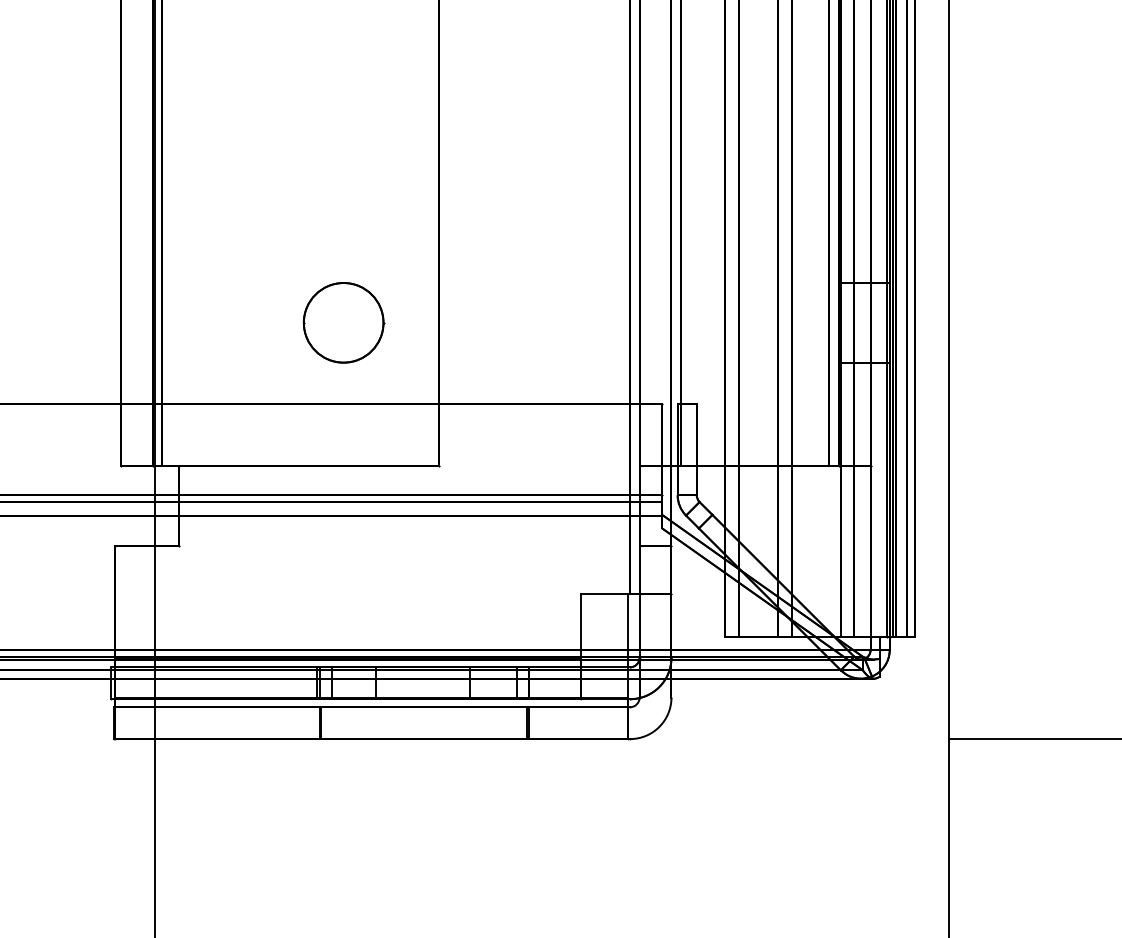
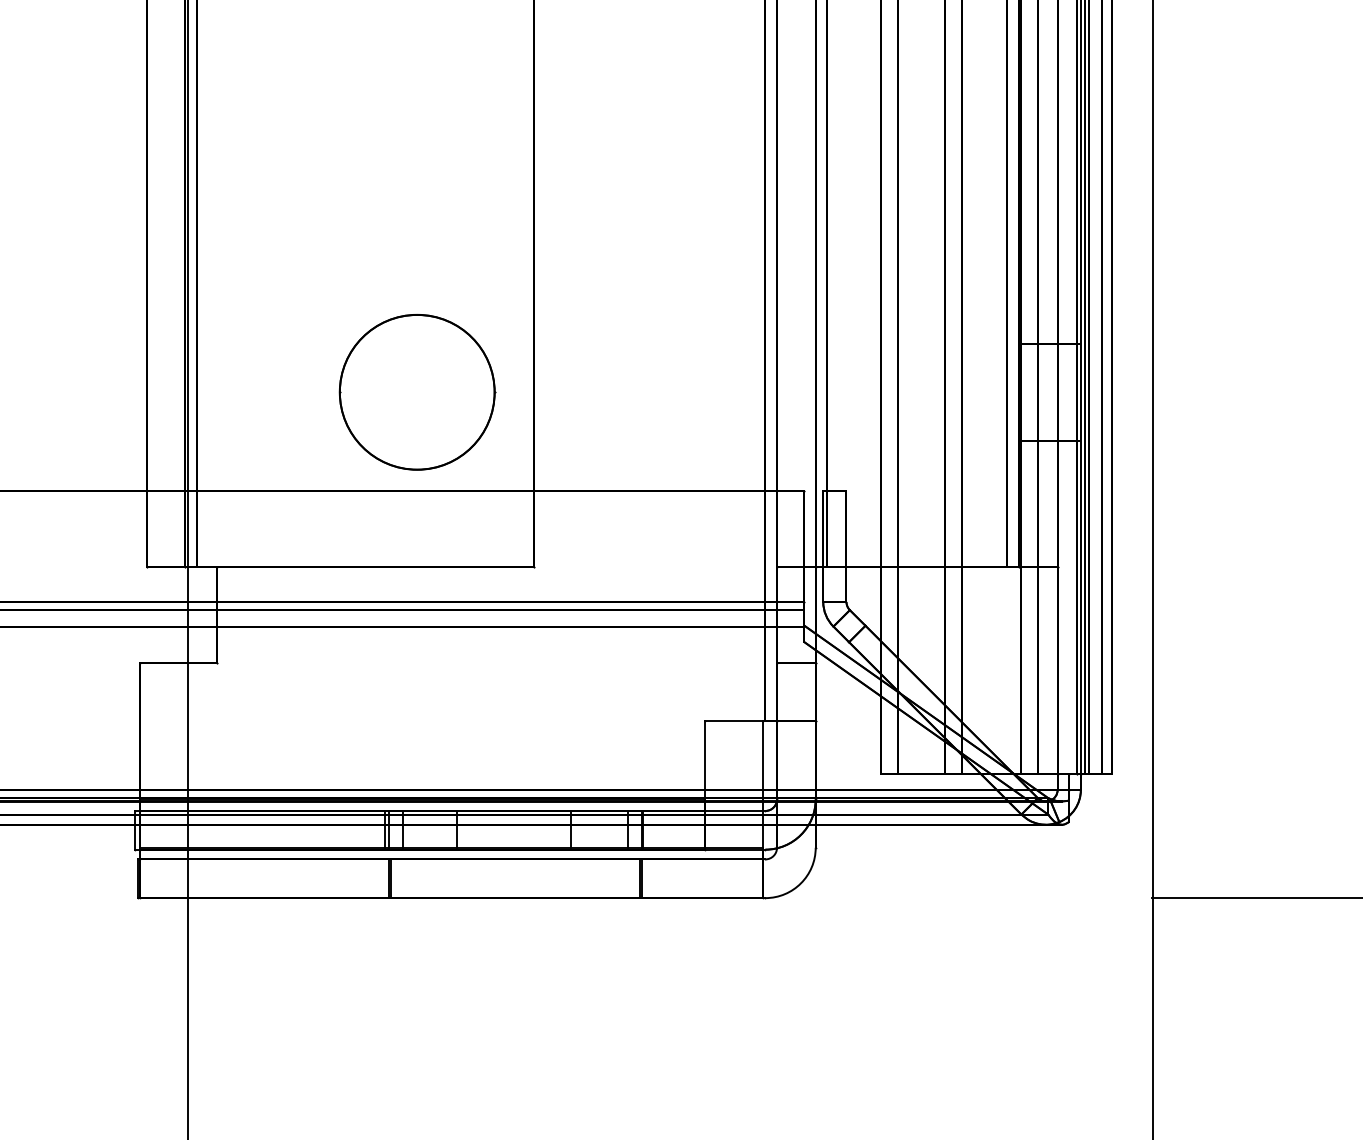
part: (343, 322) -> (417, 392), size x1.6

